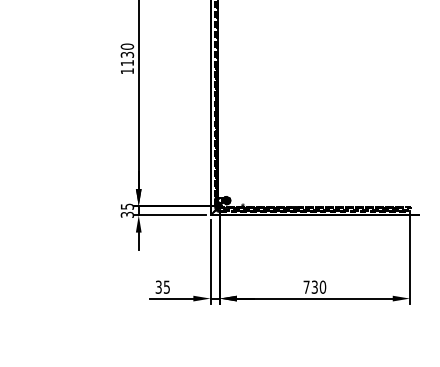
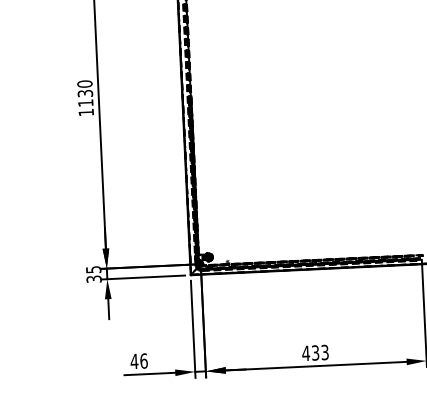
text: (162, 286) -> (138, 360), 35 -> 46
text: (314, 286) -> (315, 352), 730 -> 433

